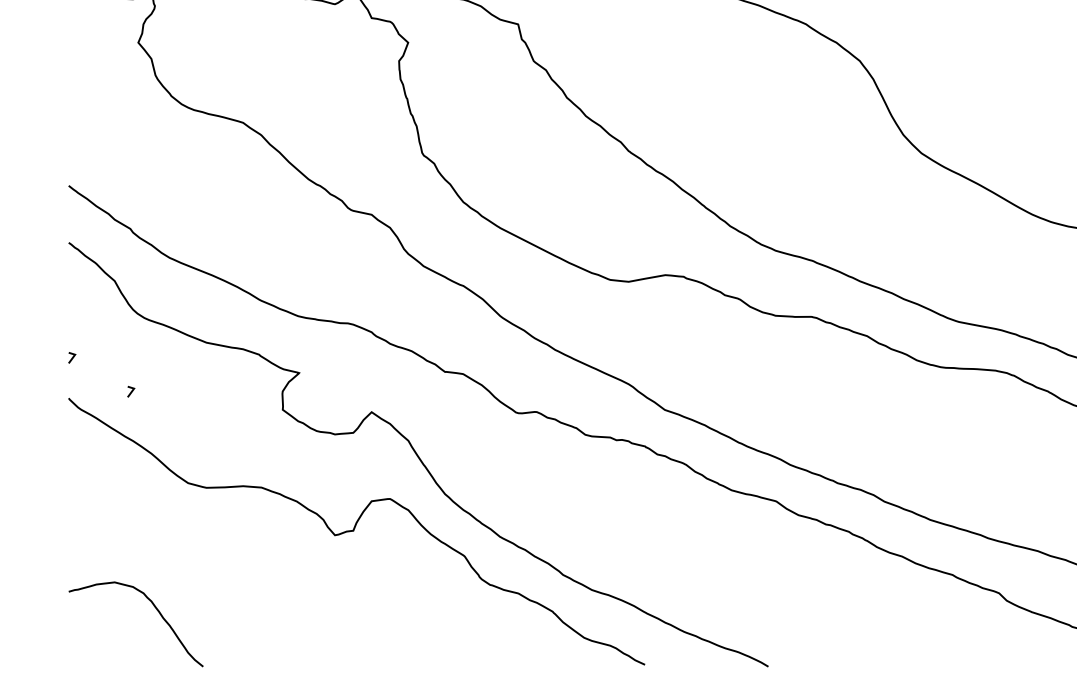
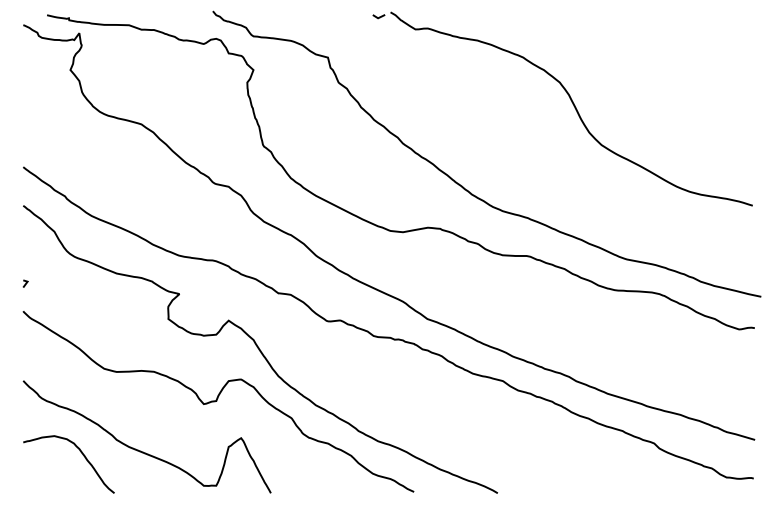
line: (131, 391) -> (65, 306), removed
curve: (241, 603) -> (140, 450), added

